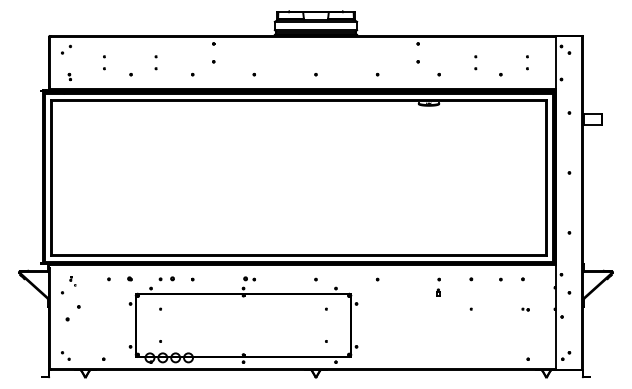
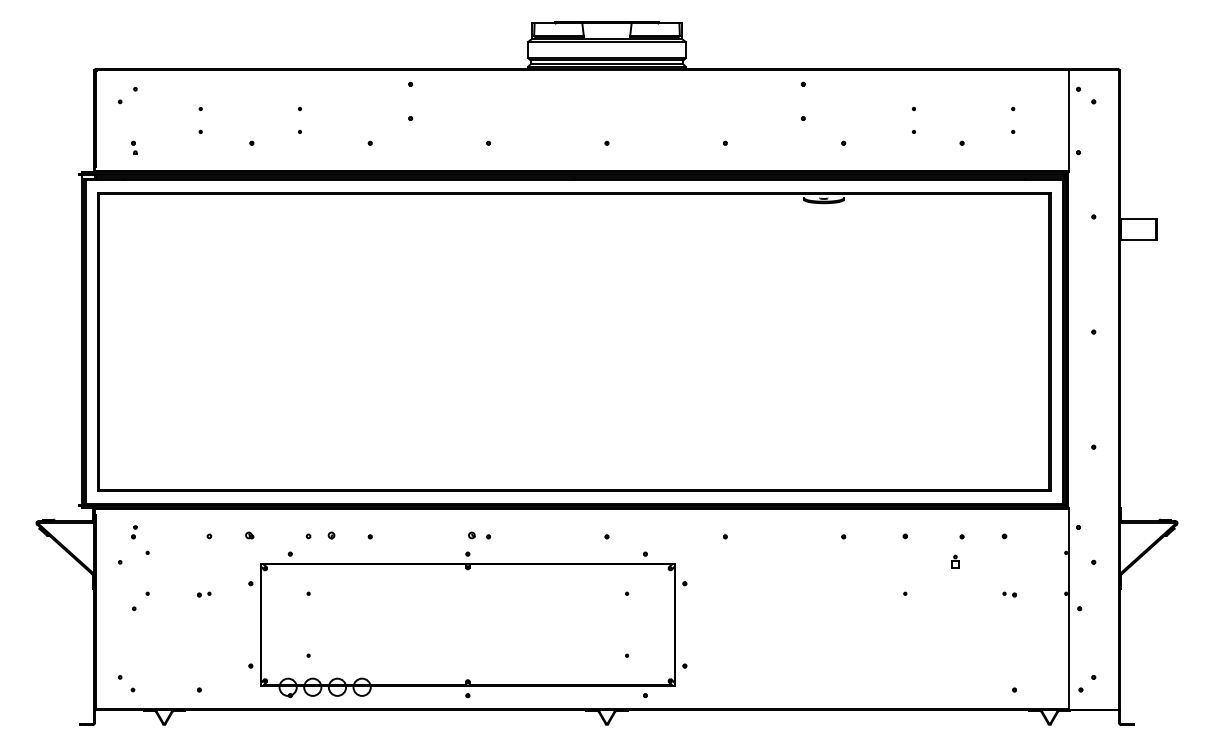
part: (72, 281) -> (139, 540), size x1.67
part: (438, 292) -> (955, 561), moved
part: (106, 309) -> (204, 594), added
part: (73, 312) -> (141, 600), size x0.62

